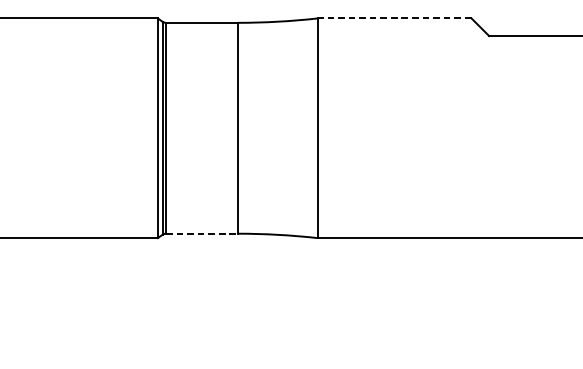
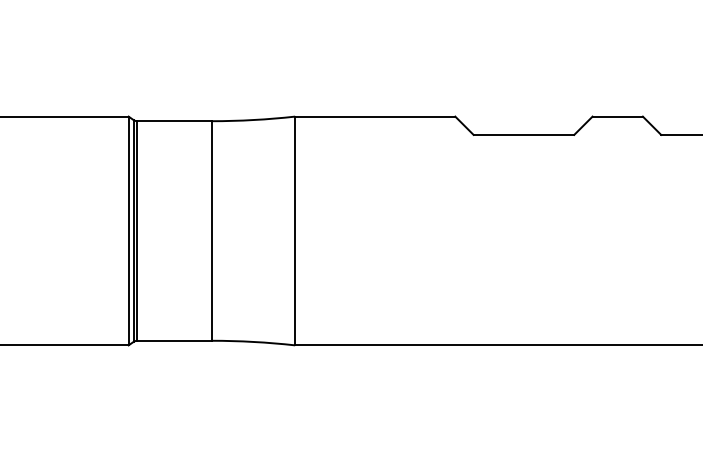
line: (393, 18) -> (374, 116), dashed -> solid
line: (202, 233) -> (175, 340), dashed -> solid

